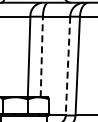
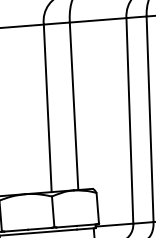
line: (41, 56) -> (73, 105), dashed -> solid
line: (67, 66) -> (128, 121), dashed -> solid

